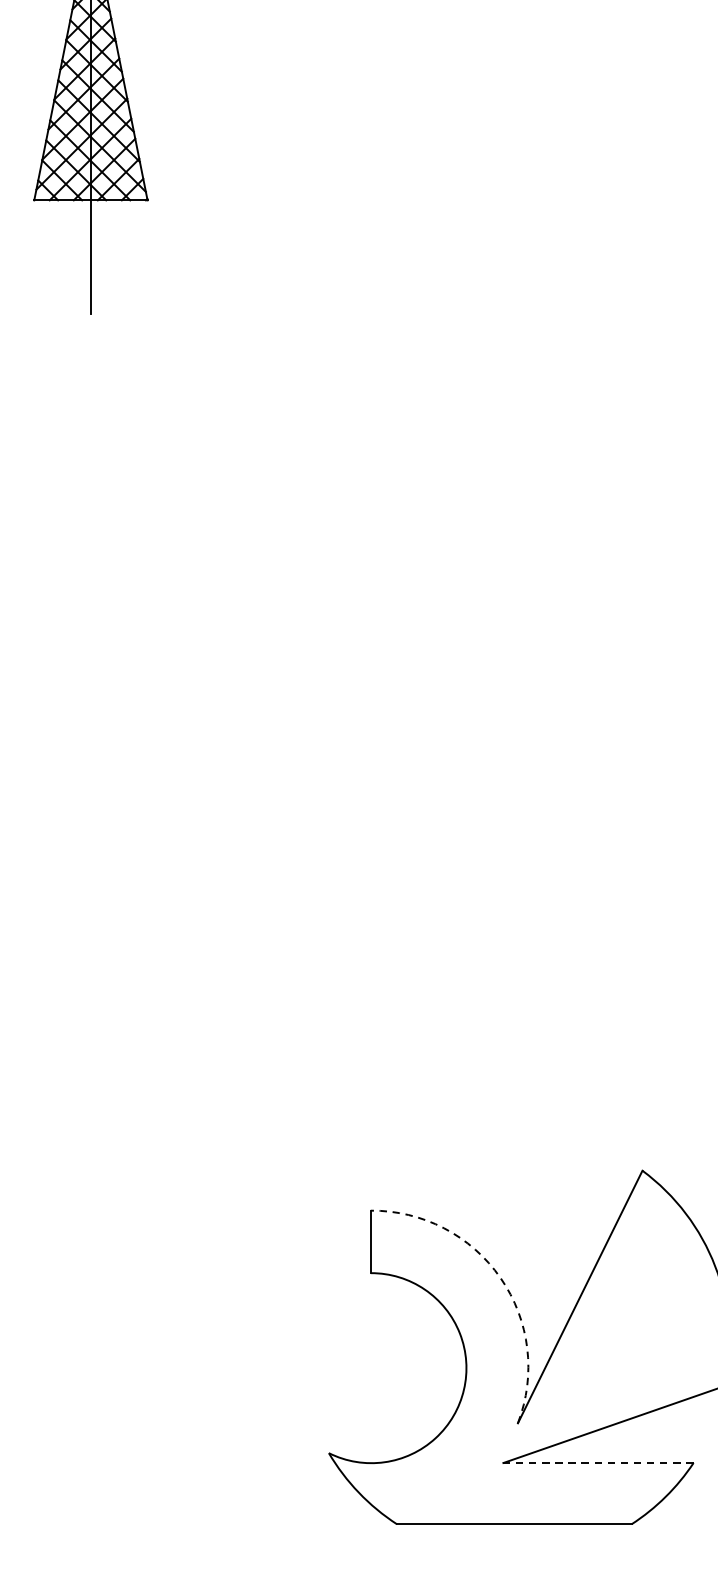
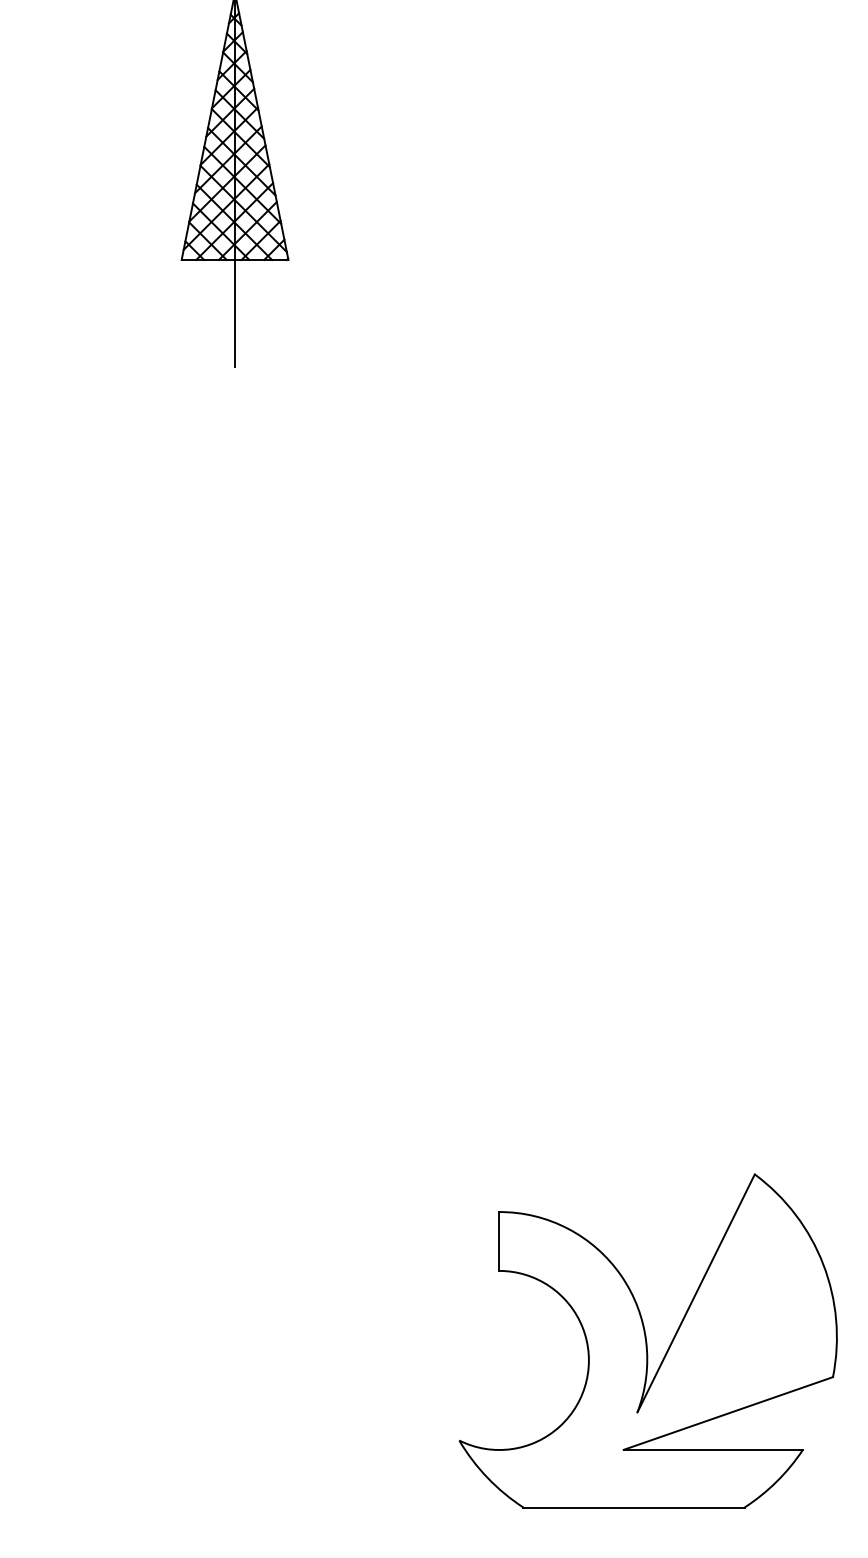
arc: (501, 1278) -> (621, 1275), dashed -> solid
line: (598, 1462) -> (713, 1449), dashed -> solid

